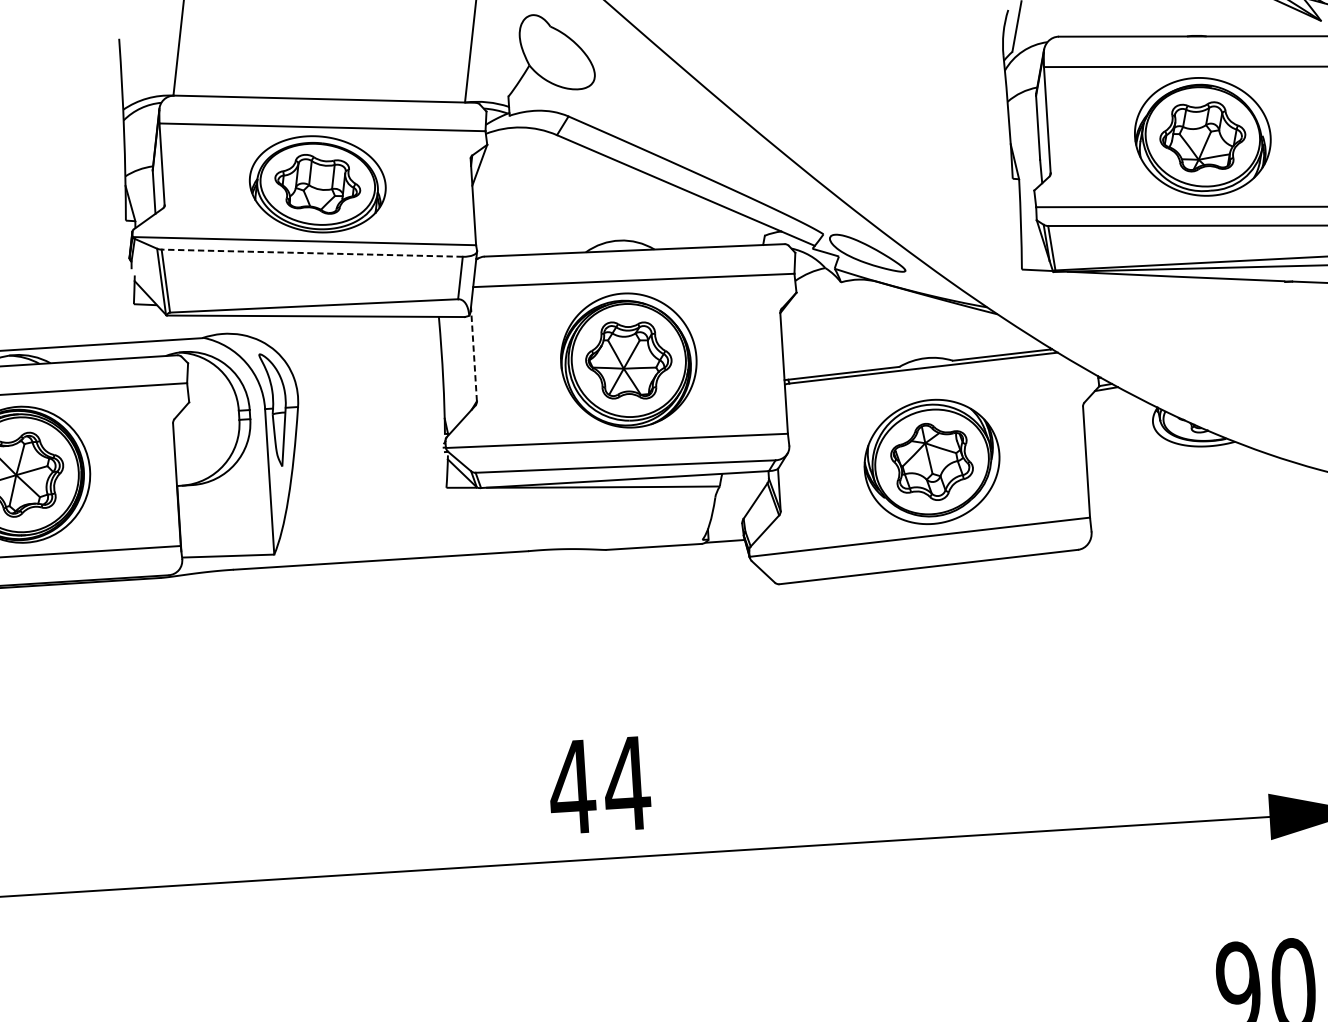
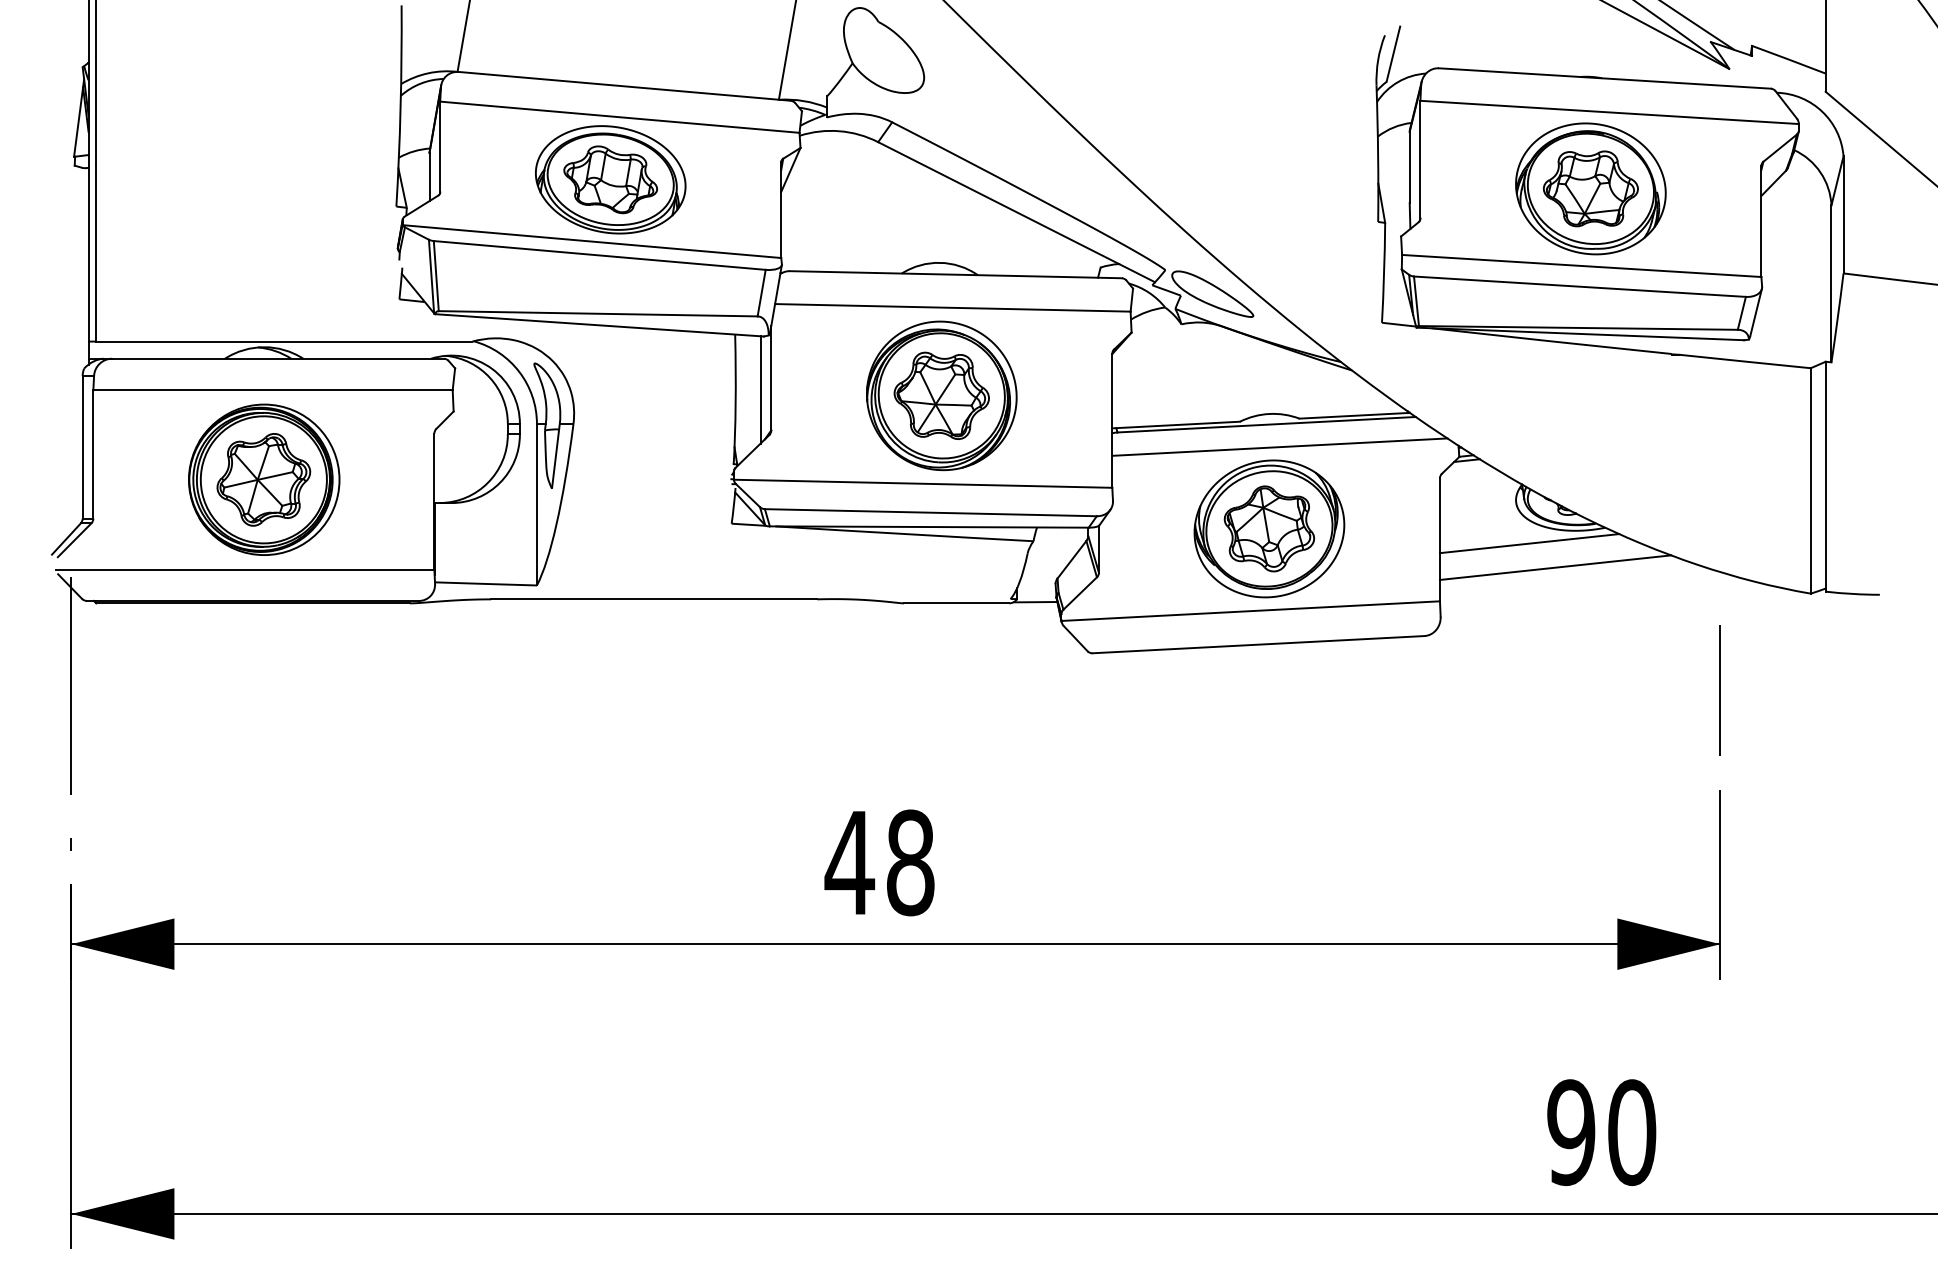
line: (311, 253) -> (599, 255), dashed -> solid
line: (474, 353) -> (771, 377), dashed -> solid
line: (464, 365) -> (760, 389), added
line: (936, 387) -> (1279, 446), added
line: (1167, 460) -> (1529, 543), added
line: (1192, 480) -> (1555, 567), added
text: (627, 783) -> (910, 862), 44 -> 48

